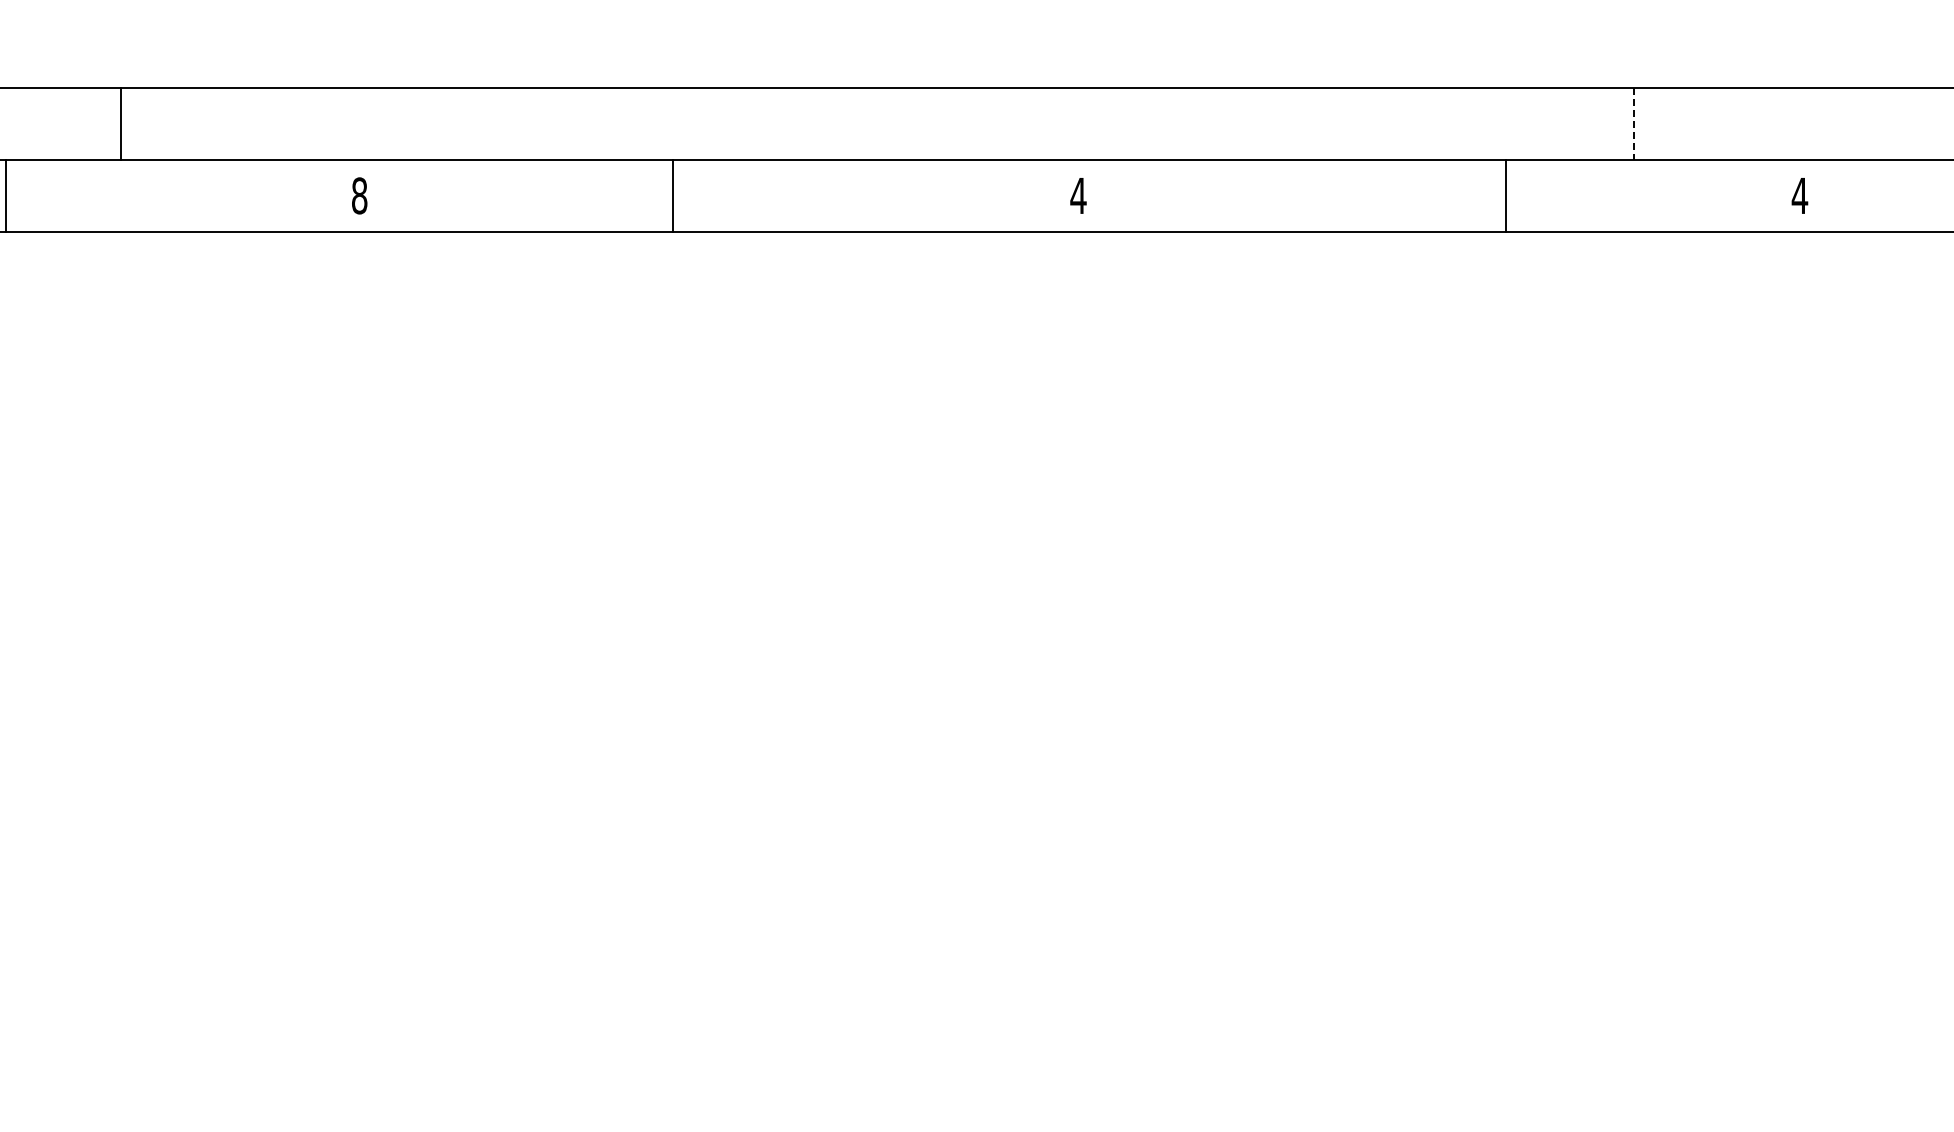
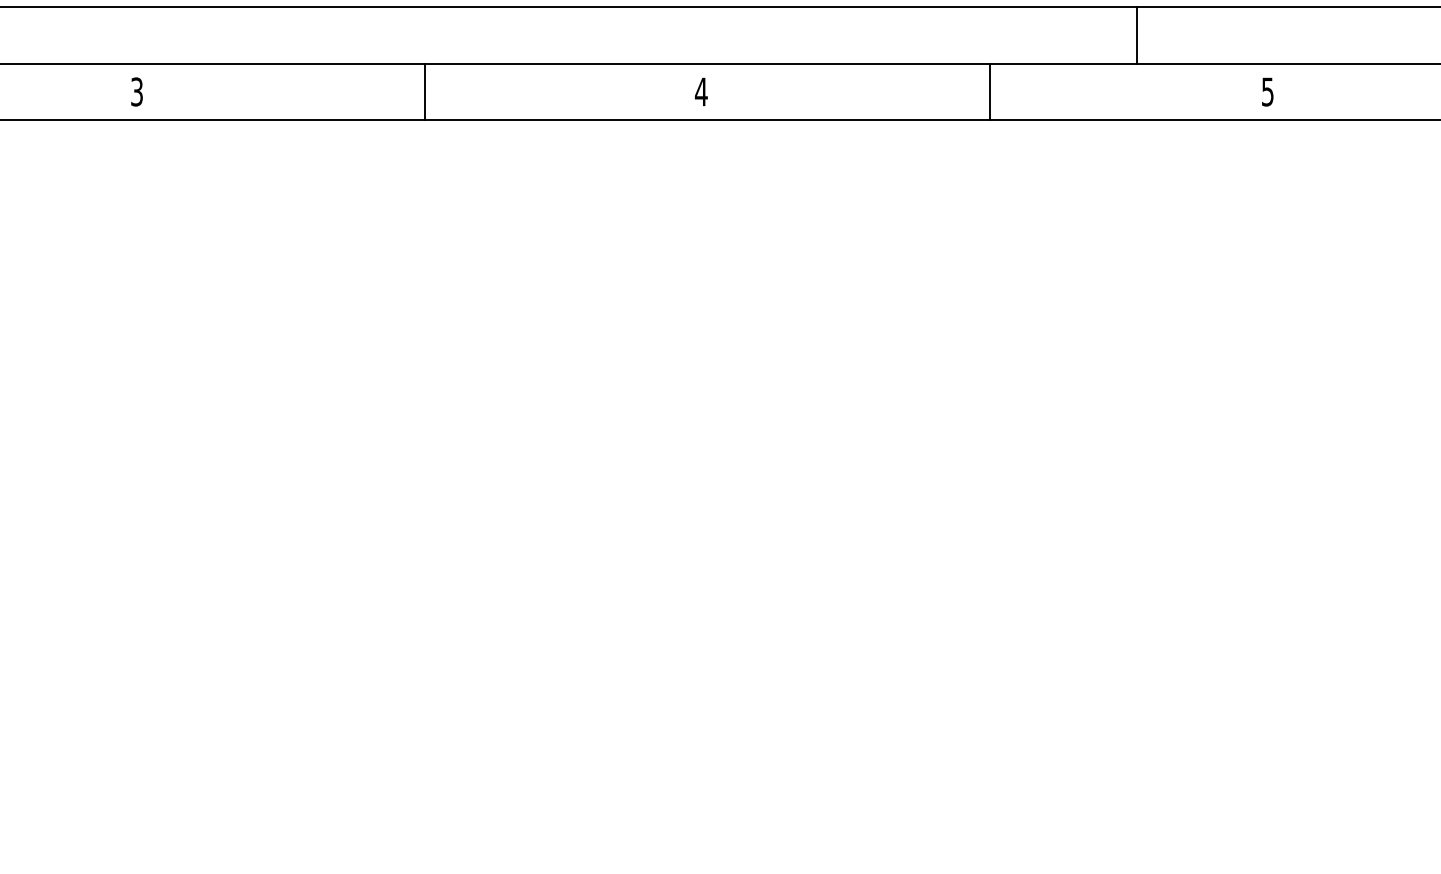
line: (1633, 124) -> (1137, 35), dashed -> solid
text: (359, 195) -> (136, 91), 8 -> 3
line: (673, 195) -> (425, 91), moved
line: (1506, 195) -> (990, 91), moved
text: (1799, 196) -> (1267, 92), 4 -> 5

